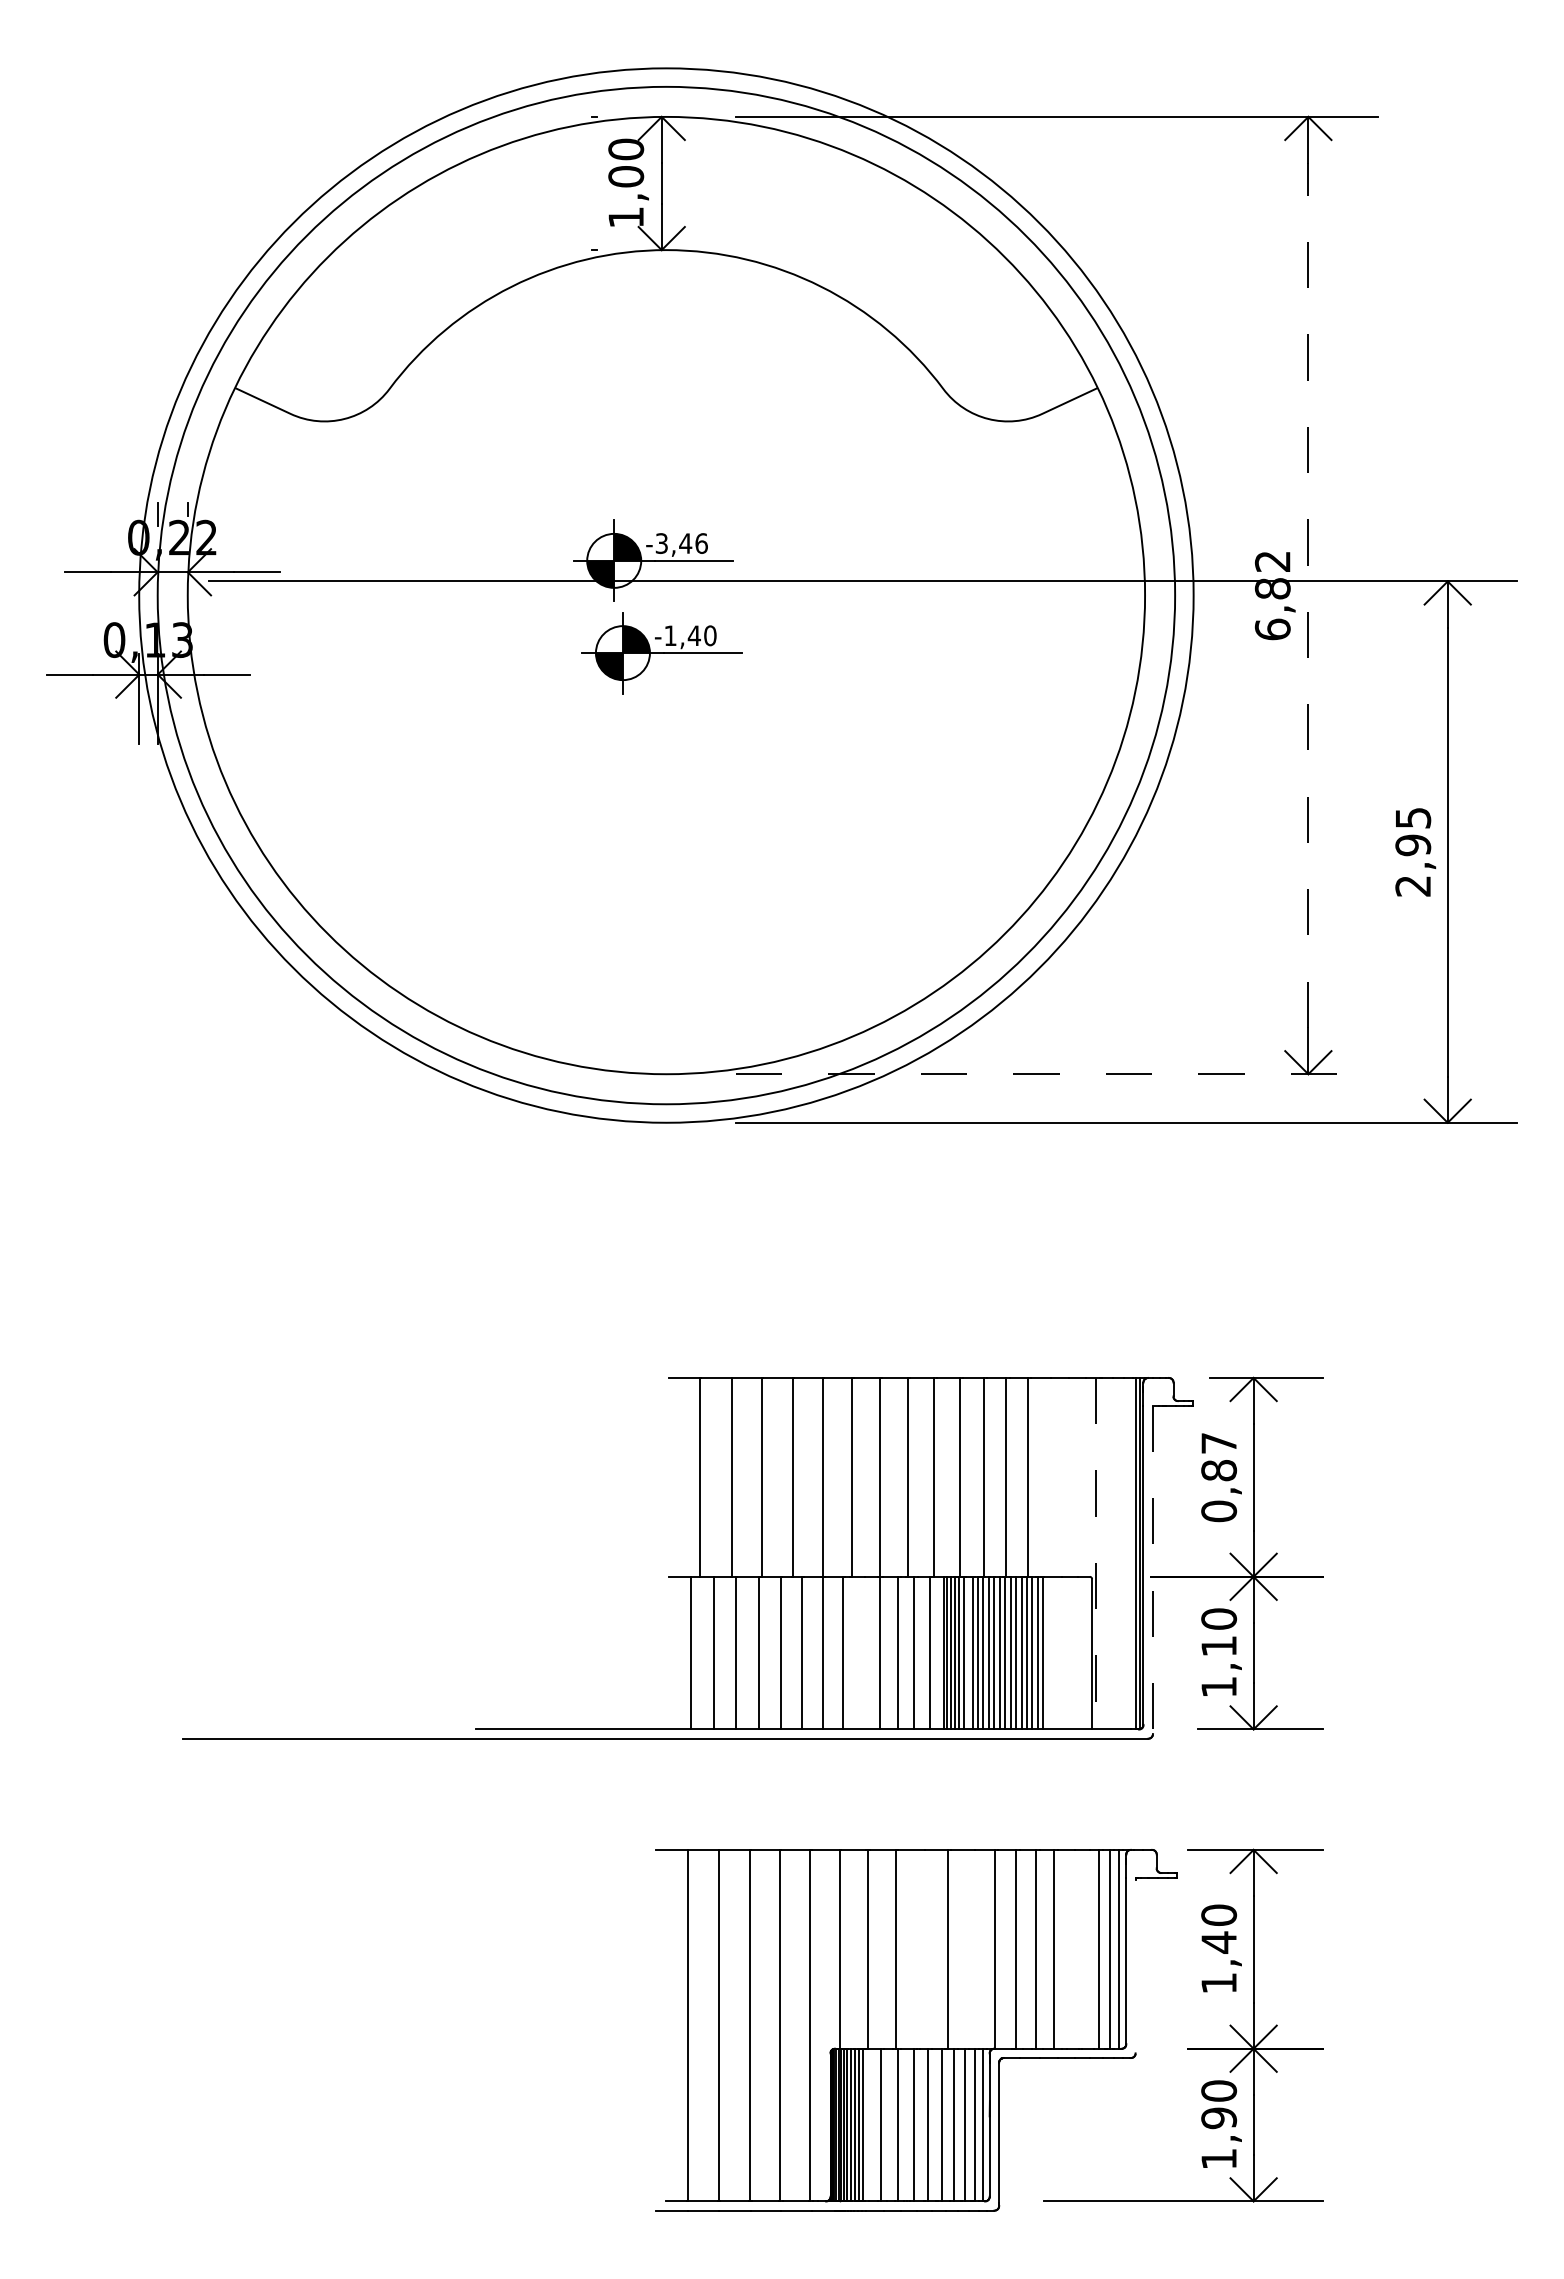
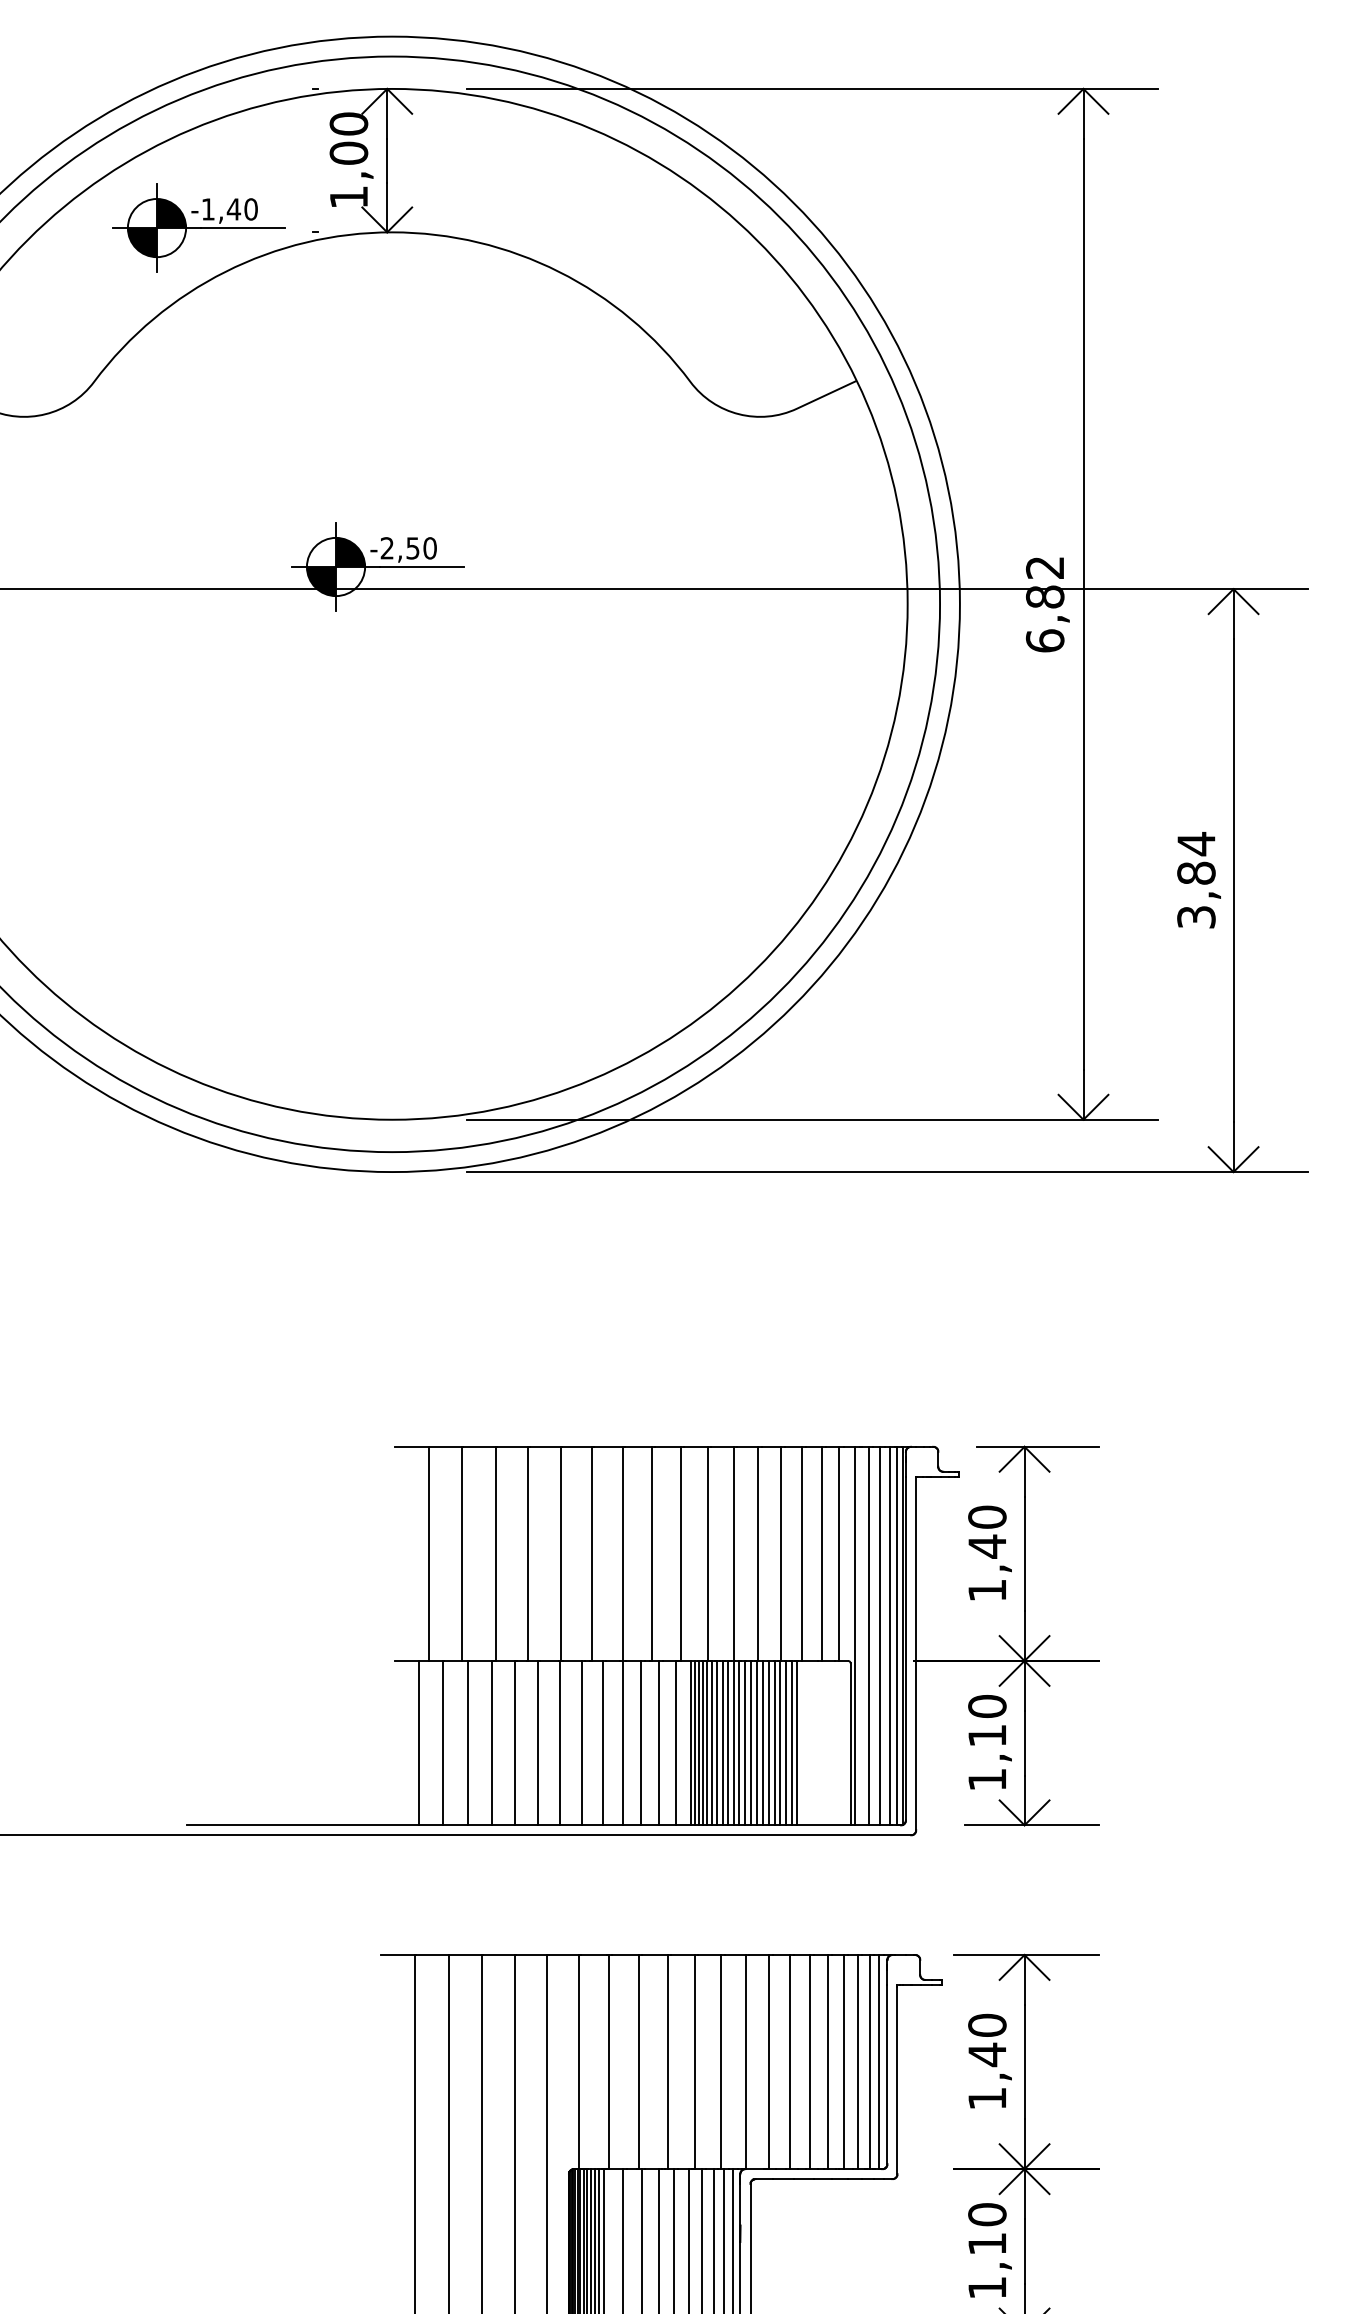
text: (681, 543) -> (408, 548), -3,46 -> -2,50
line: (1308, 595) -> (1083, 604), dashed -> solid
part: (661, 653) -> (198, 228), moved
text: (1413, 851) -> (1196, 879), 2,95 -> 3,84
line: (1056, 1074) -> (812, 1120), dashed -> solid
line: (1047, 1476) -> (802, 1552), added
line: (1065, 1476) -> (821, 1552), added
line: (1081, 1476) -> (839, 1552), added
text: (1219, 1477) -> (987, 1554), 0,87 -> 1,40
line: (1096, 1553) -> (855, 1635), dashed -> solid
line: (1108, 1553) -> (868, 1635), added
line: (1119, 1553) -> (880, 1635), added
line: (1128, 1553) -> (889, 1635), added
line: (1152, 1570) -> (915, 1654), dashed -> solid
line: (861, 1652) -> (602, 1742), added
line: (968, 1652) -> (717, 1742), added
line: (922, 1948) -> (667, 2061), added
line: (971, 1948) -> (720, 2061), added
line: (1070, 1948) -> (827, 2061), added
line: (1085, 1948) -> (843, 2061), added
line: (1135, 1966) -> (897, 2080), added
text: (1219, 2118) -> (987, 2244), 1,90 -> 1,10

